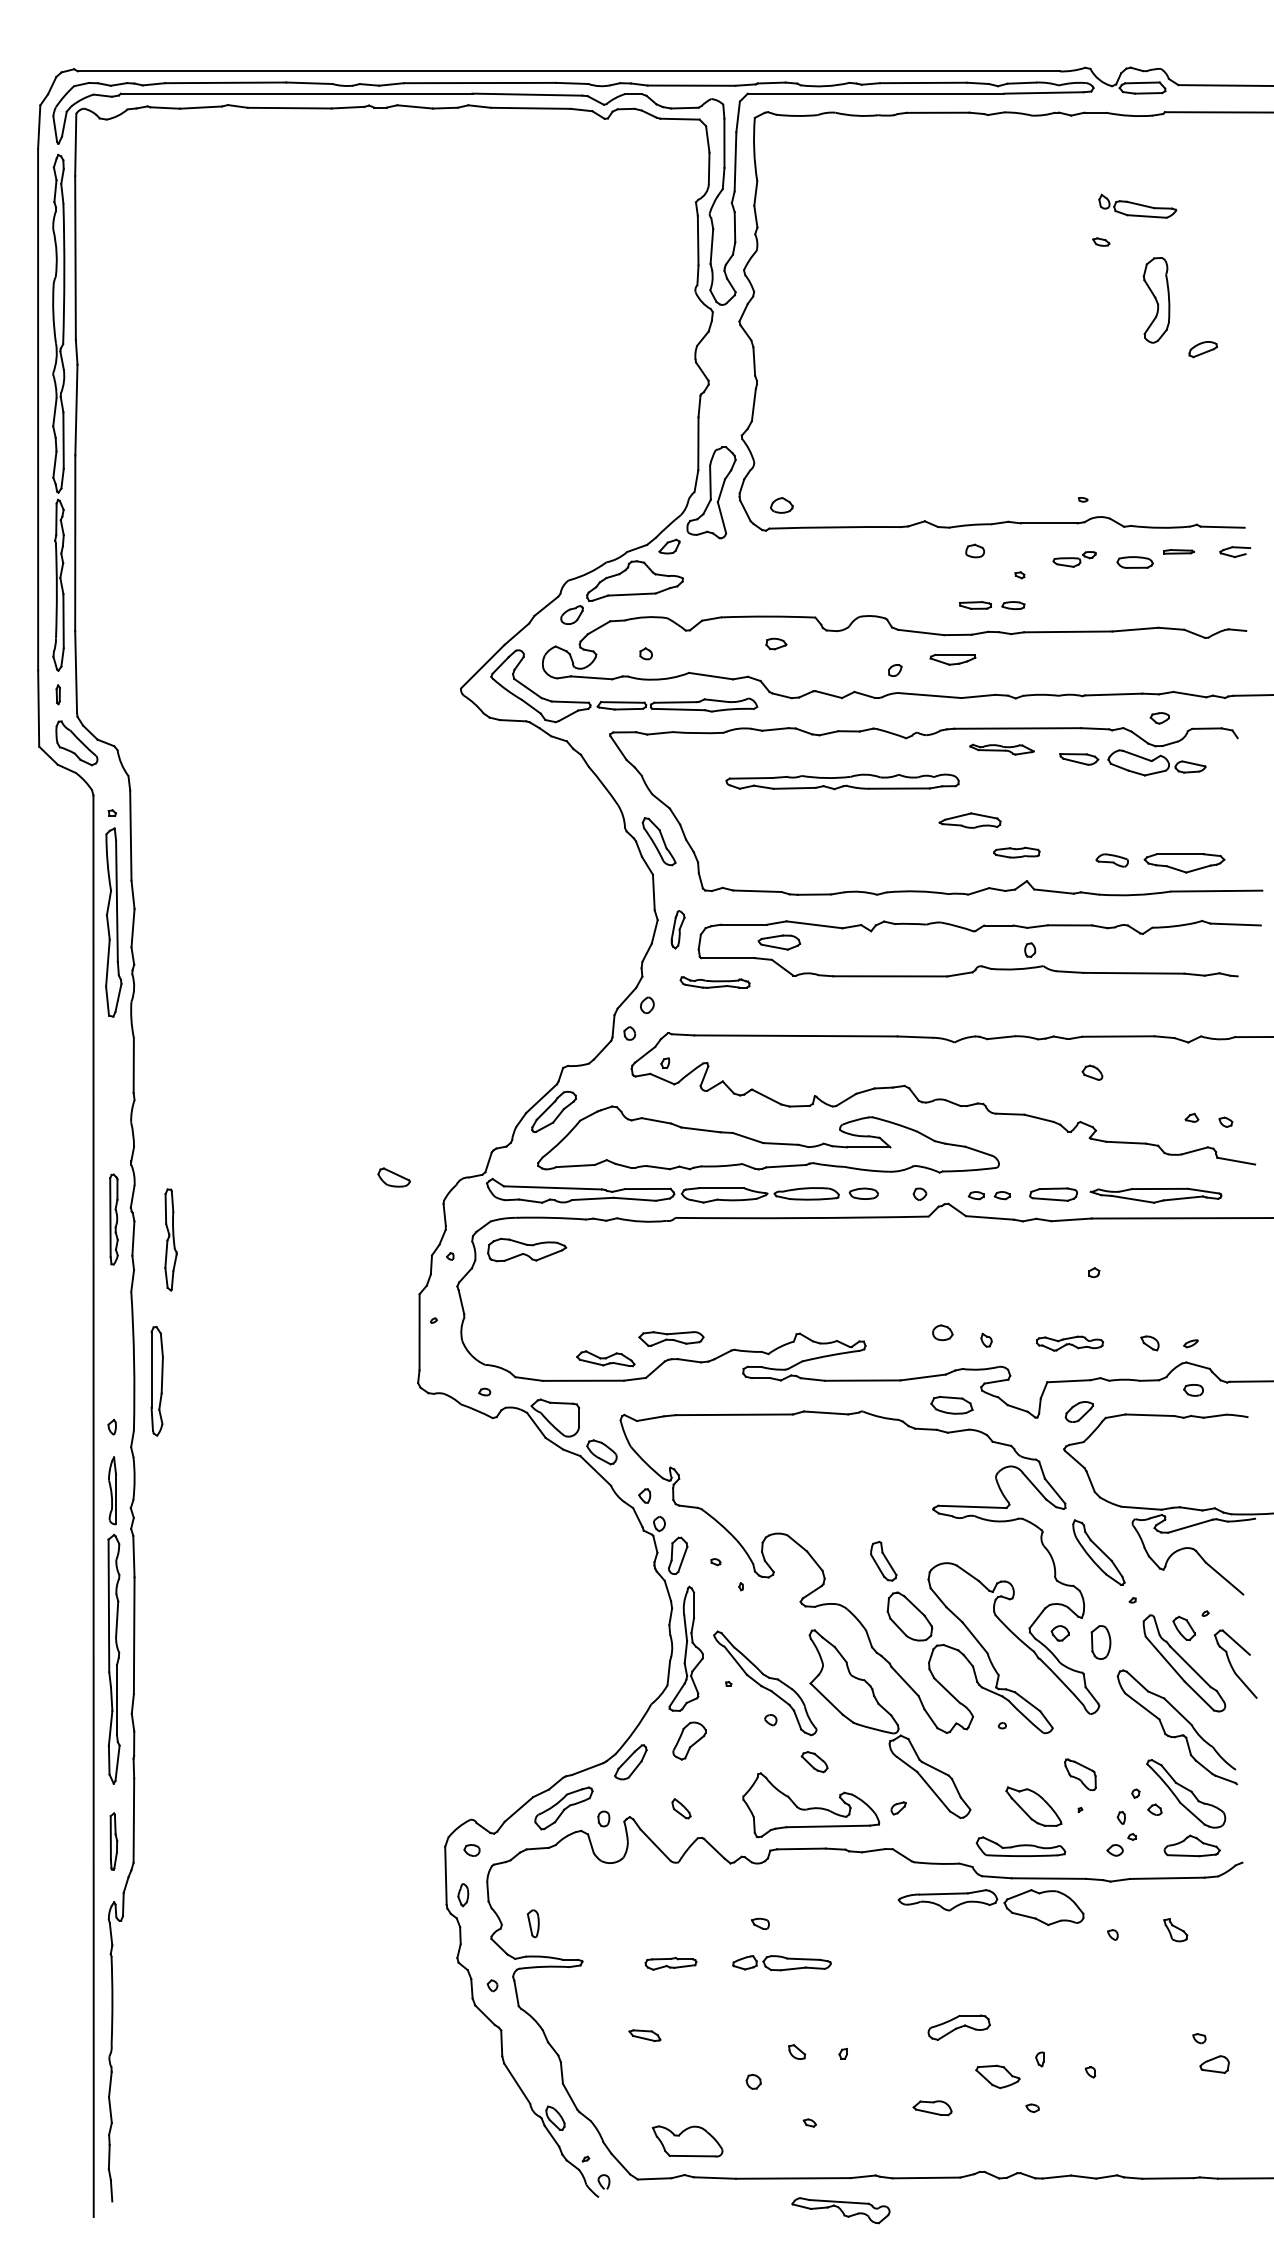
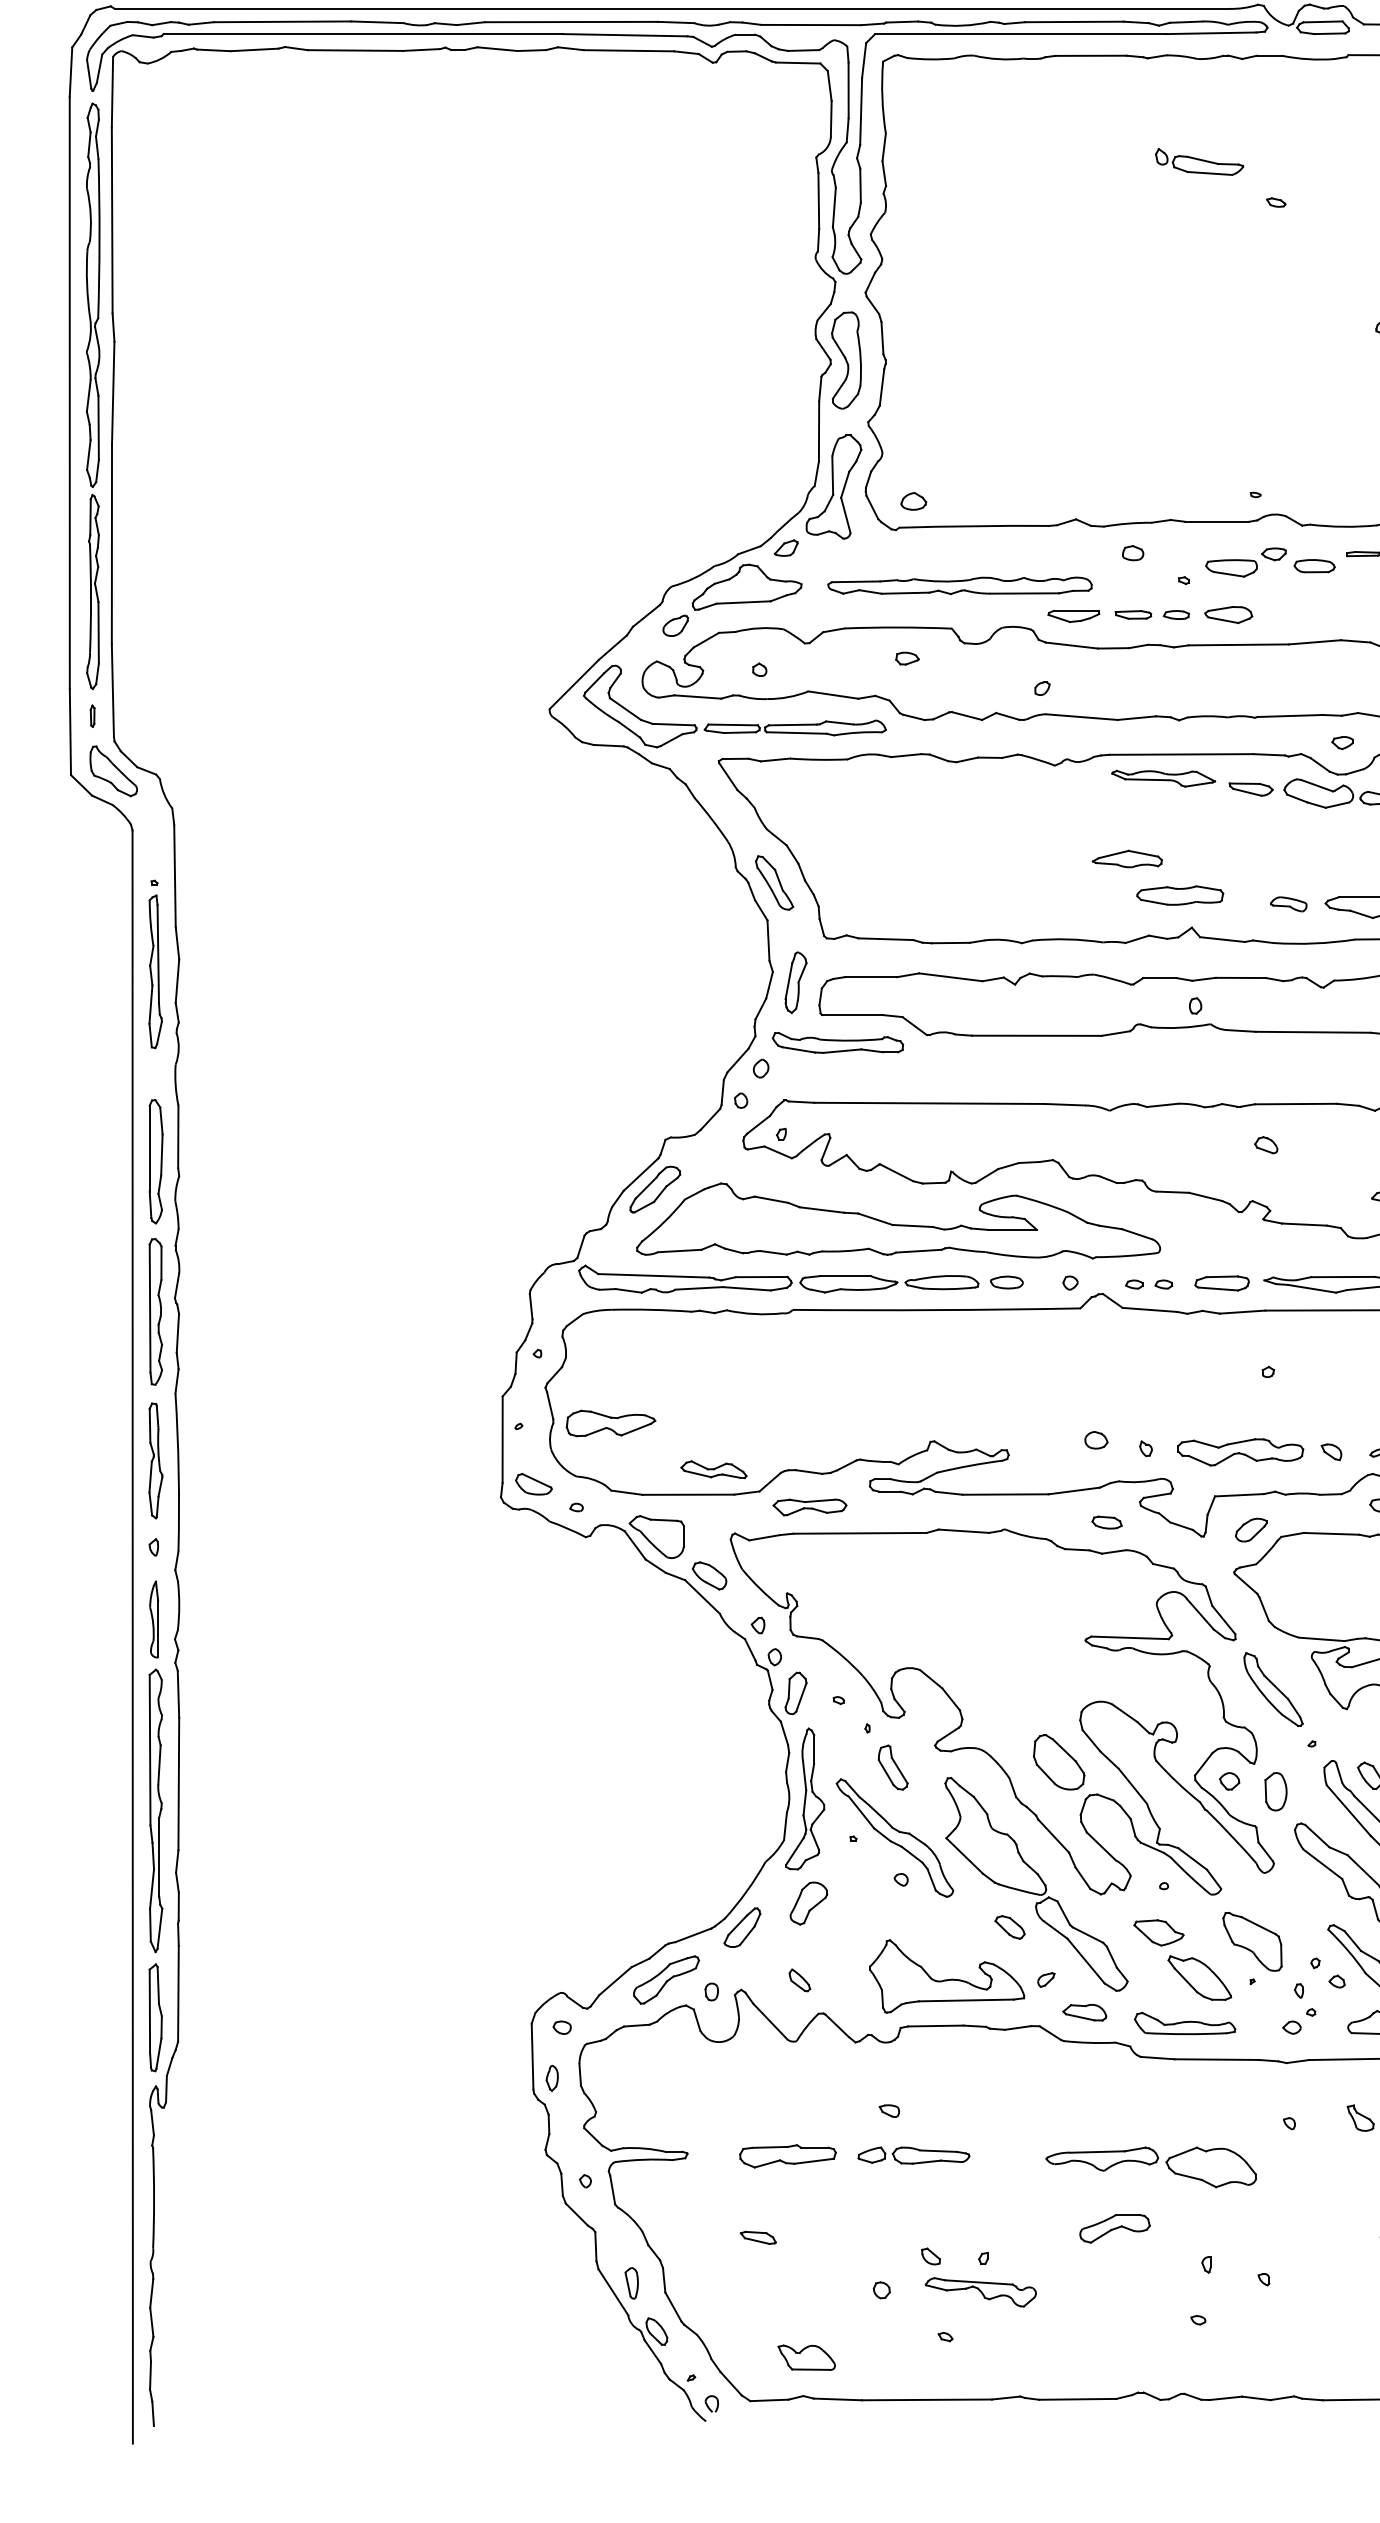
part: (1137, 205) -> (1199, 161), moved
part: (1156, 300) -> (846, 360), moved
part: (1074, 559) -> (1245, 562), size x1.67
part: (952, 659) -> (1073, 616), moved
part: (1001, 749) -> (1163, 778), size x1.43
part: (842, 781) -> (959, 585), moved
part: (1016, 852) -> (1180, 895), size x1.67
part: (113, 913) -> (155, 964), size x0.71
part: (677, 929) -> (795, 982), size x1.43
part: (779, 942) -> (1228, 614), moved
part: (714, 982) -> (837, 1042), size x1.67
part: (393, 1177) -> (533, 1484), moved
part: (113, 1219) -> (155, 1311), size x1.43
part: (170, 1239) -> (155, 1460), moved
part: (527, 1249) -> (611, 1422), moved
part: (671, 1338) -> (810, 1506), moved
part: (1069, 1343) -> (1240, 1452), size x1.67
part: (156, 1381) -> (155, 1161), moved
part: (952, 1405) -> (1107, 1522), size x0.62
part: (883, 1560) -> (892, 1766), moved
part: (814, 1762) -> (1009, 1927), moved
part: (1080, 1774) -> (1252, 1941), size x1.67
part: (113, 1841) -> (155, 2017), size x1.67
part: (990, 1907) -> (1150, 2167), moved
part: (533, 1923) -> (631, 2283), moved
part: (670, 1963) -> (787, 2155), size x1.67
part: (997, 2076) -> (1158, 1932), moved
part: (932, 2108) -> (1084, 2013), moved
part: (687, 2140) -> (806, 2356), size x0.71
part: (840, 2210) -> (980, 2292), moved

